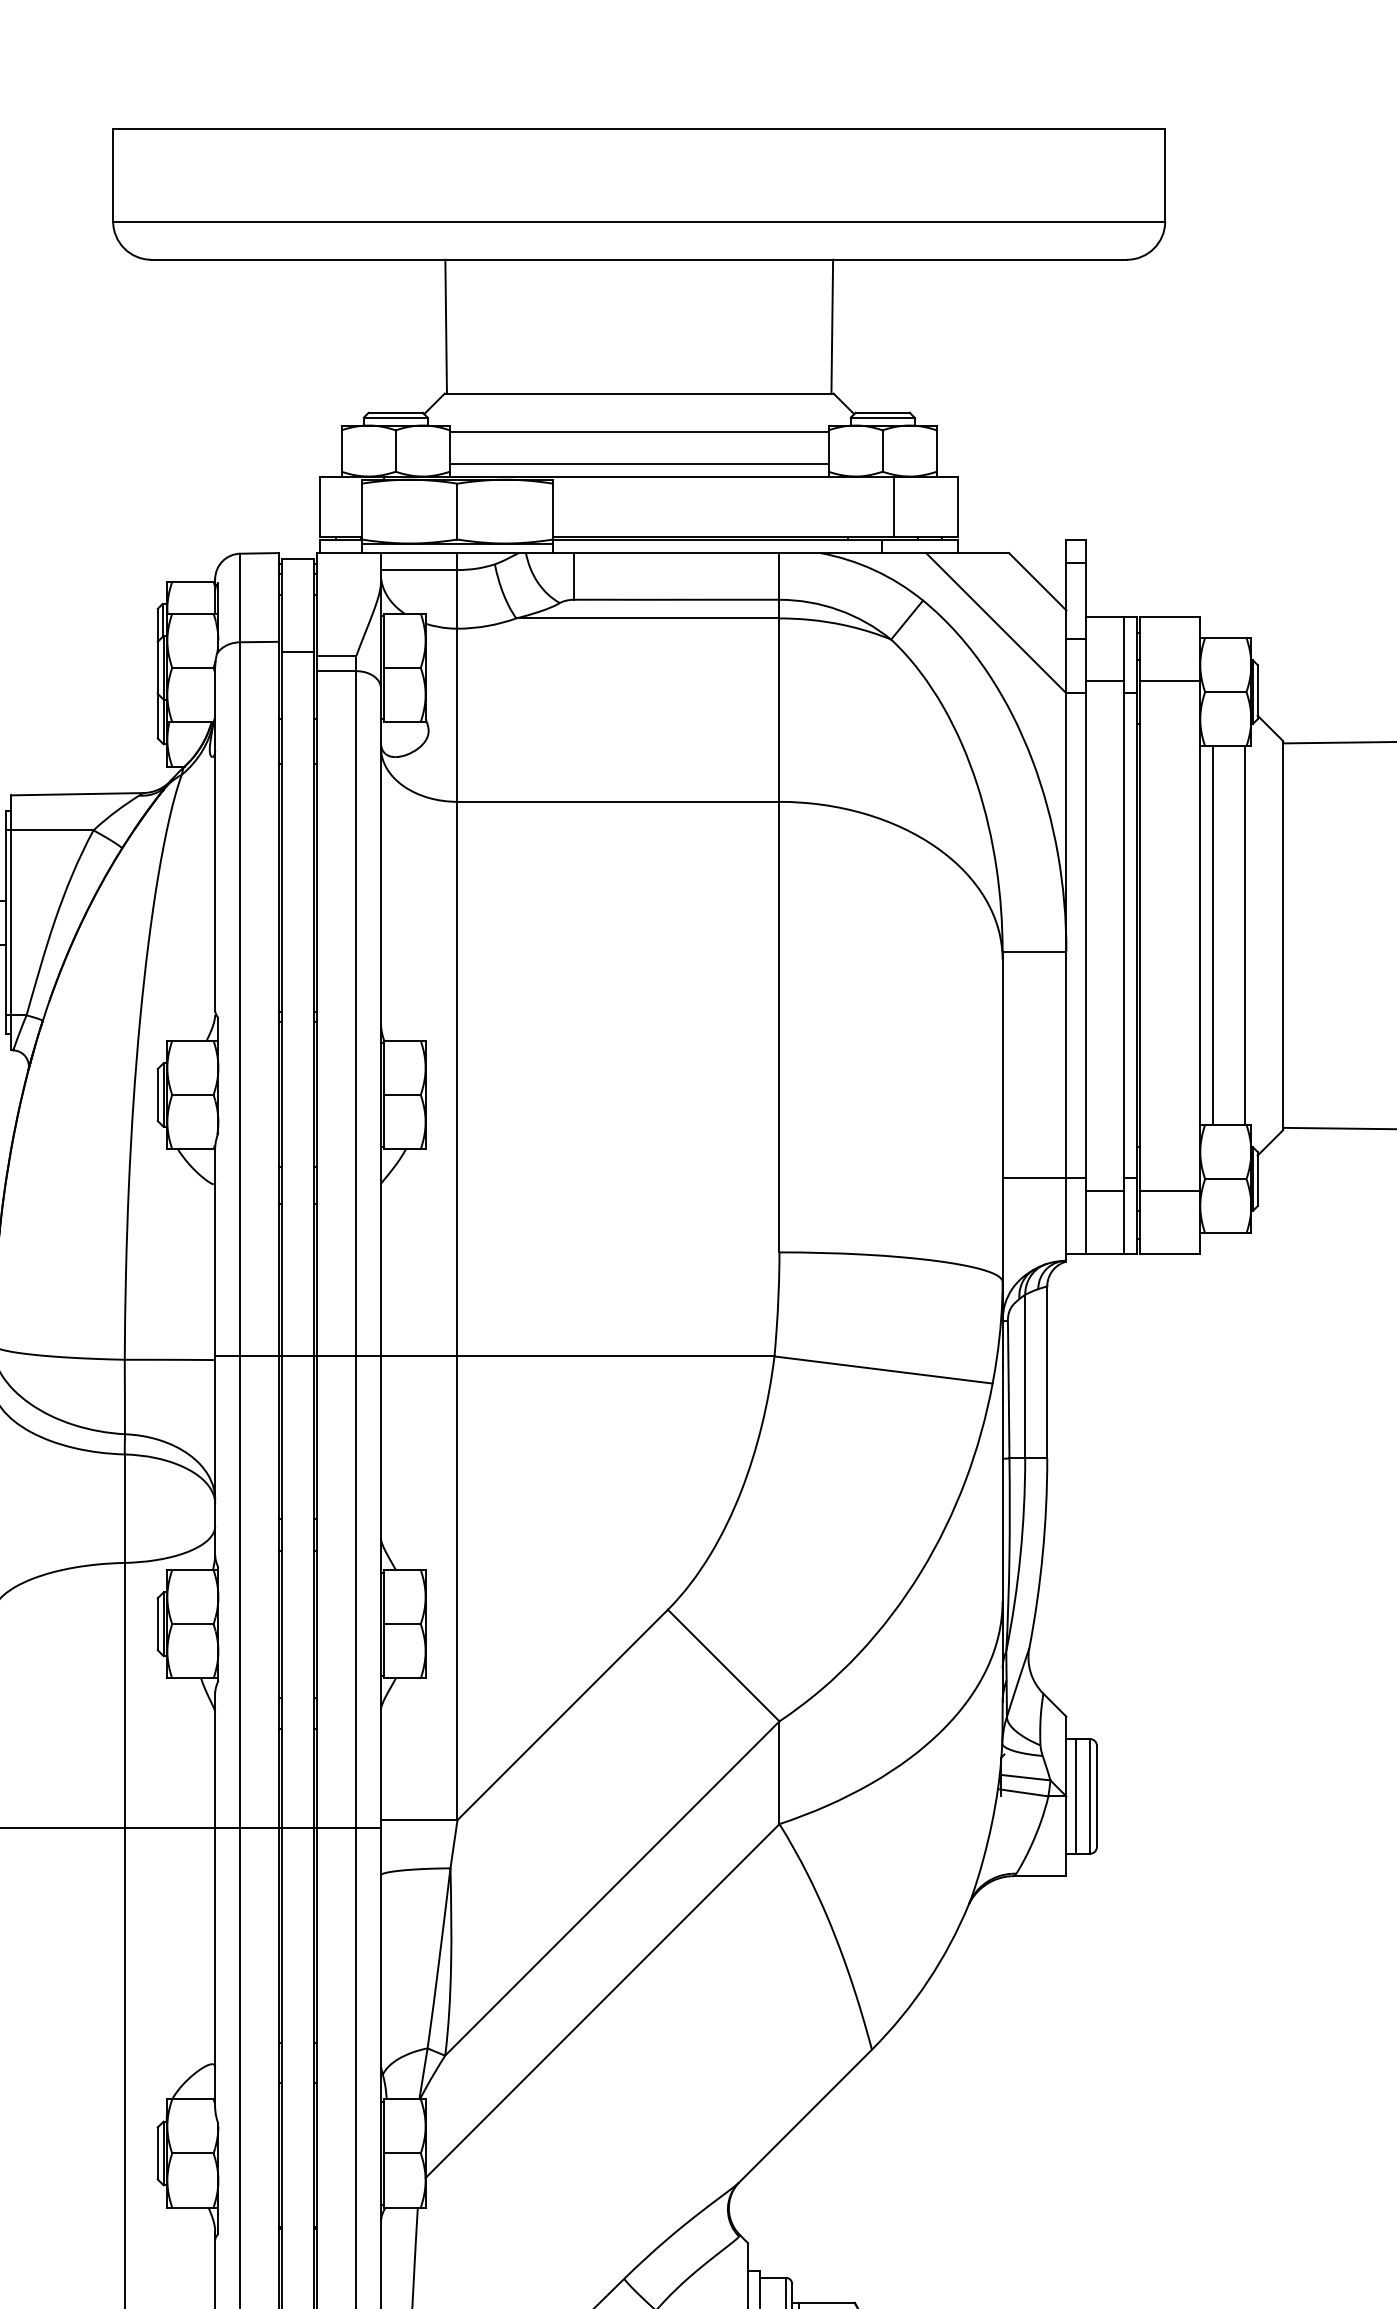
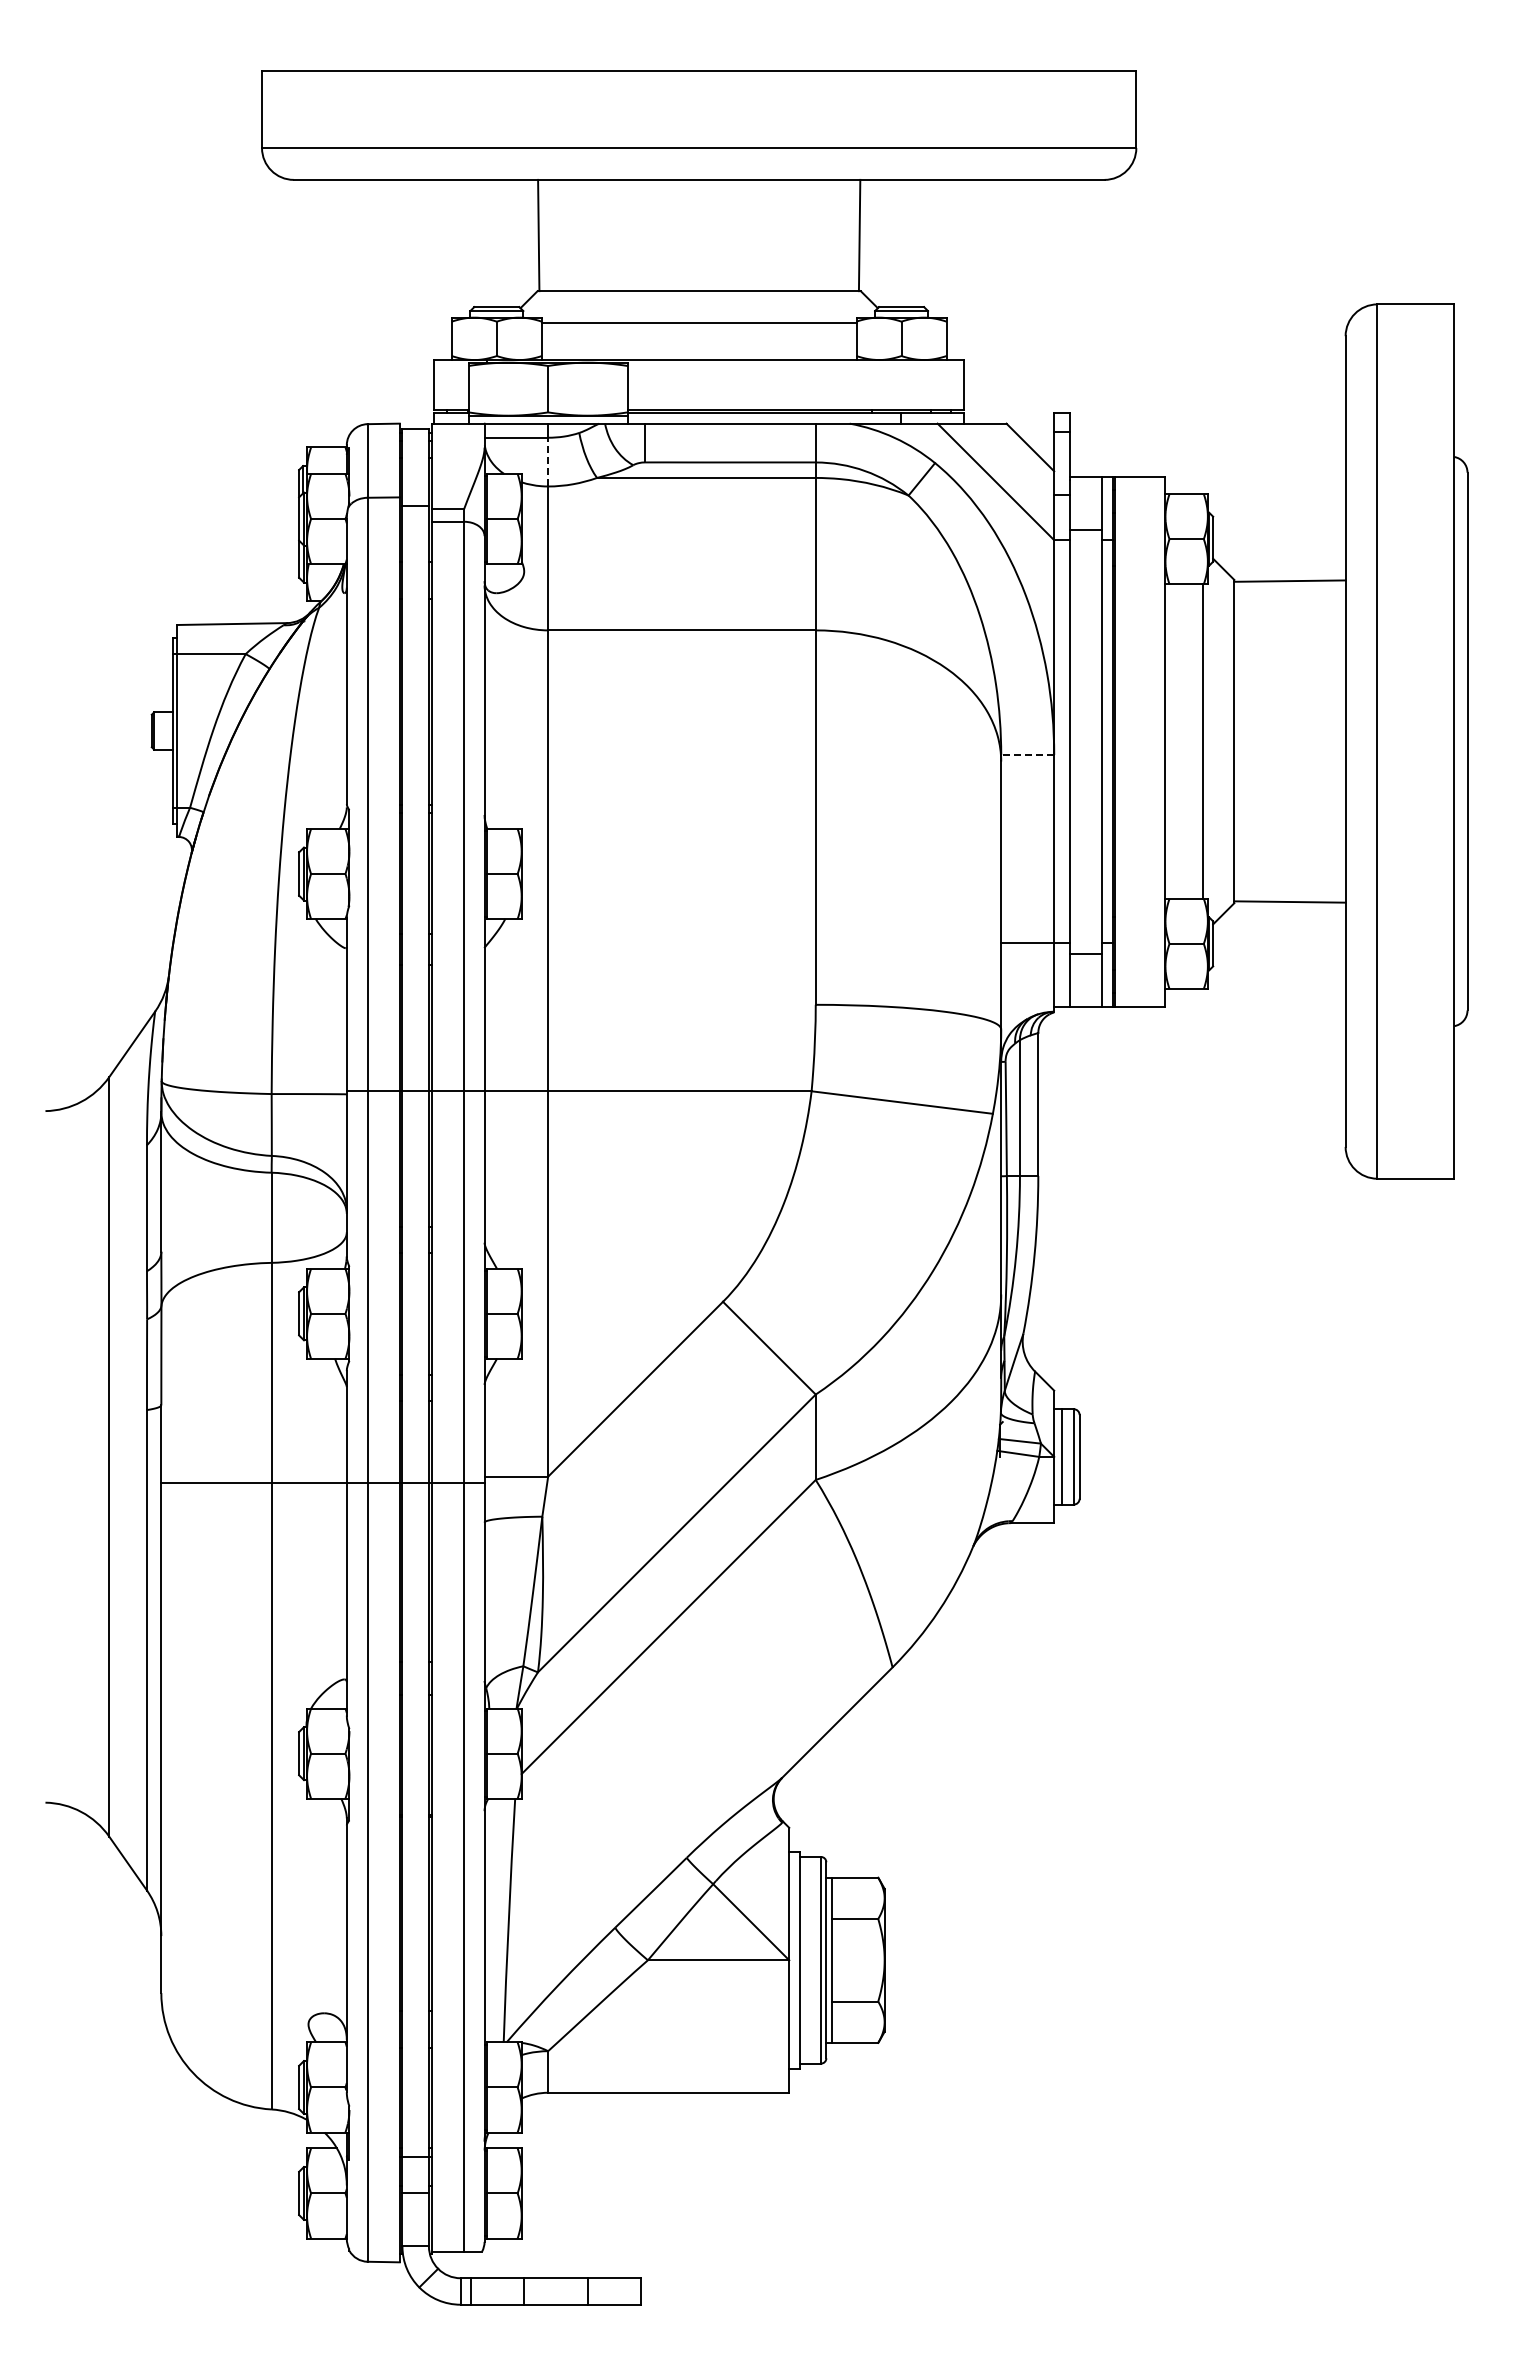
line: (638, 463) -> (698, 349), removed
line: (894, 507) -> (911, 385), removed
line: (457, 598) -> (548, 461), solid -> dashed
line: (1170, 680) -> (1140, 529), removed
line: (1213, 935) -> (1176, 741), removed
line: (1034, 952) -> (1027, 755), solid -> dashed
line: (1170, 1190) -> (1140, 953), removed

